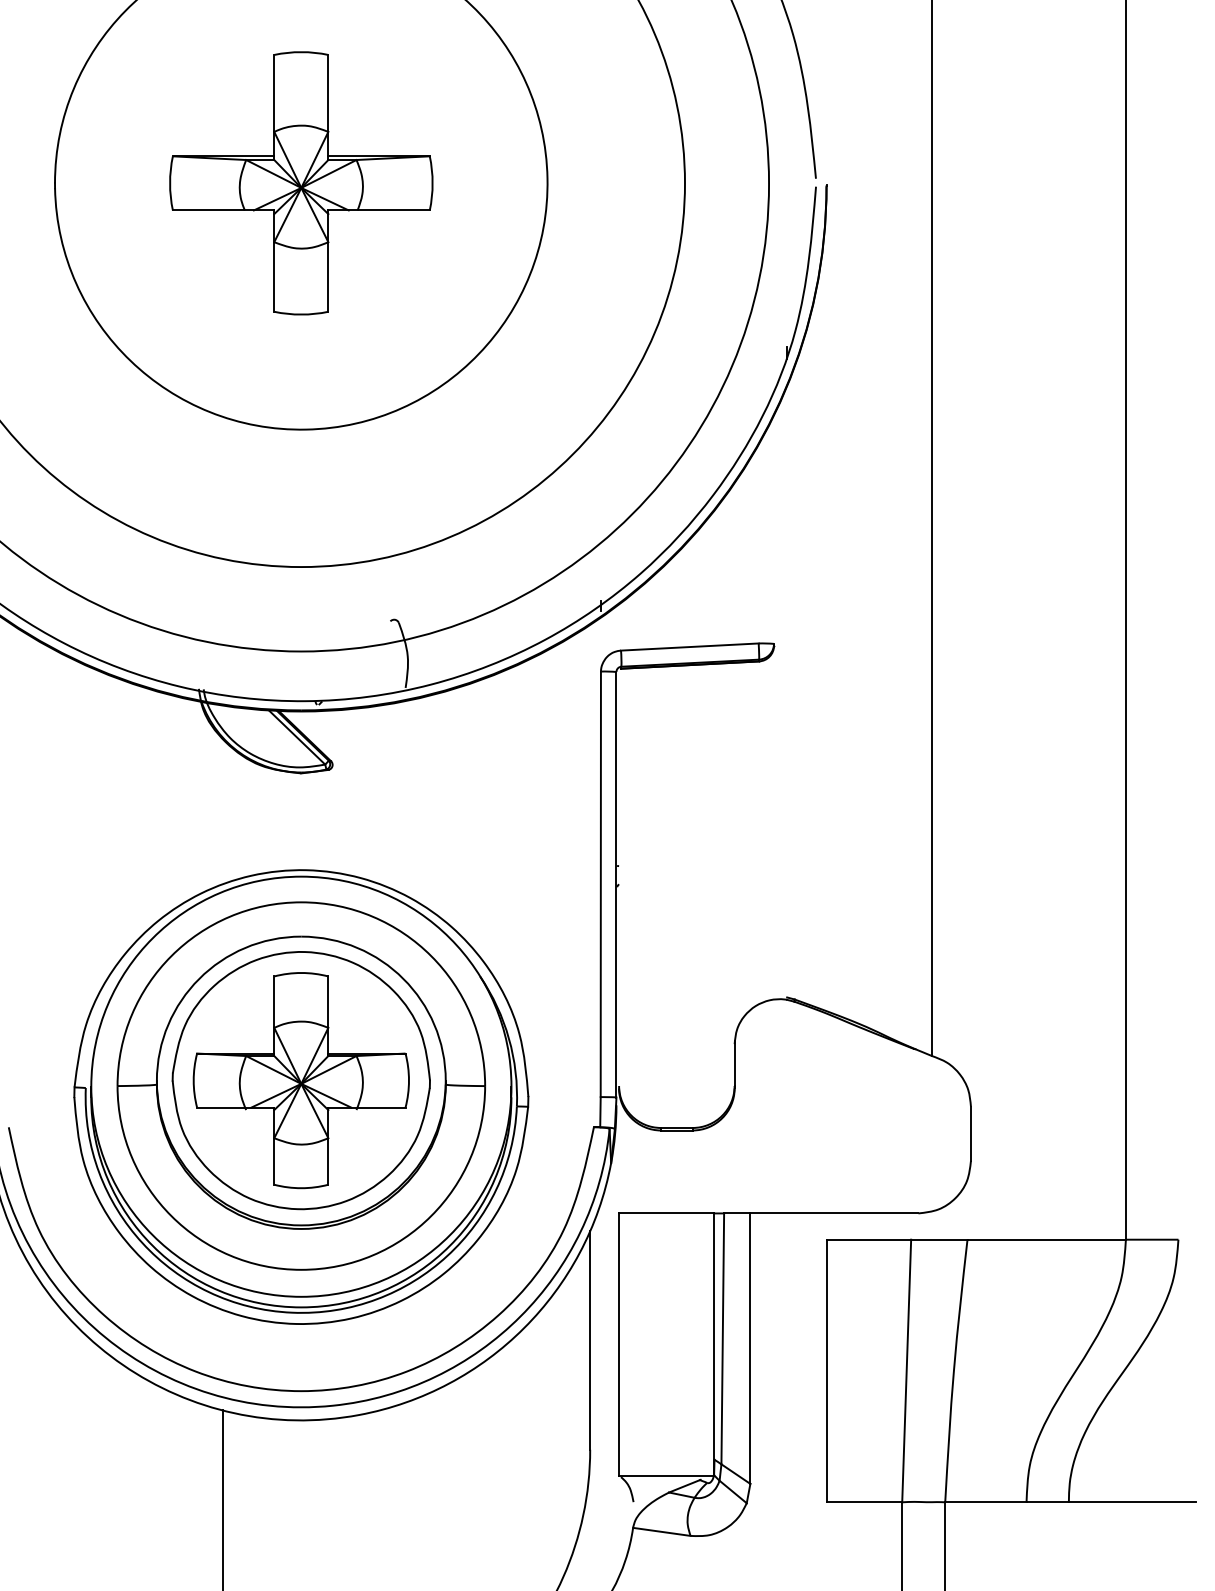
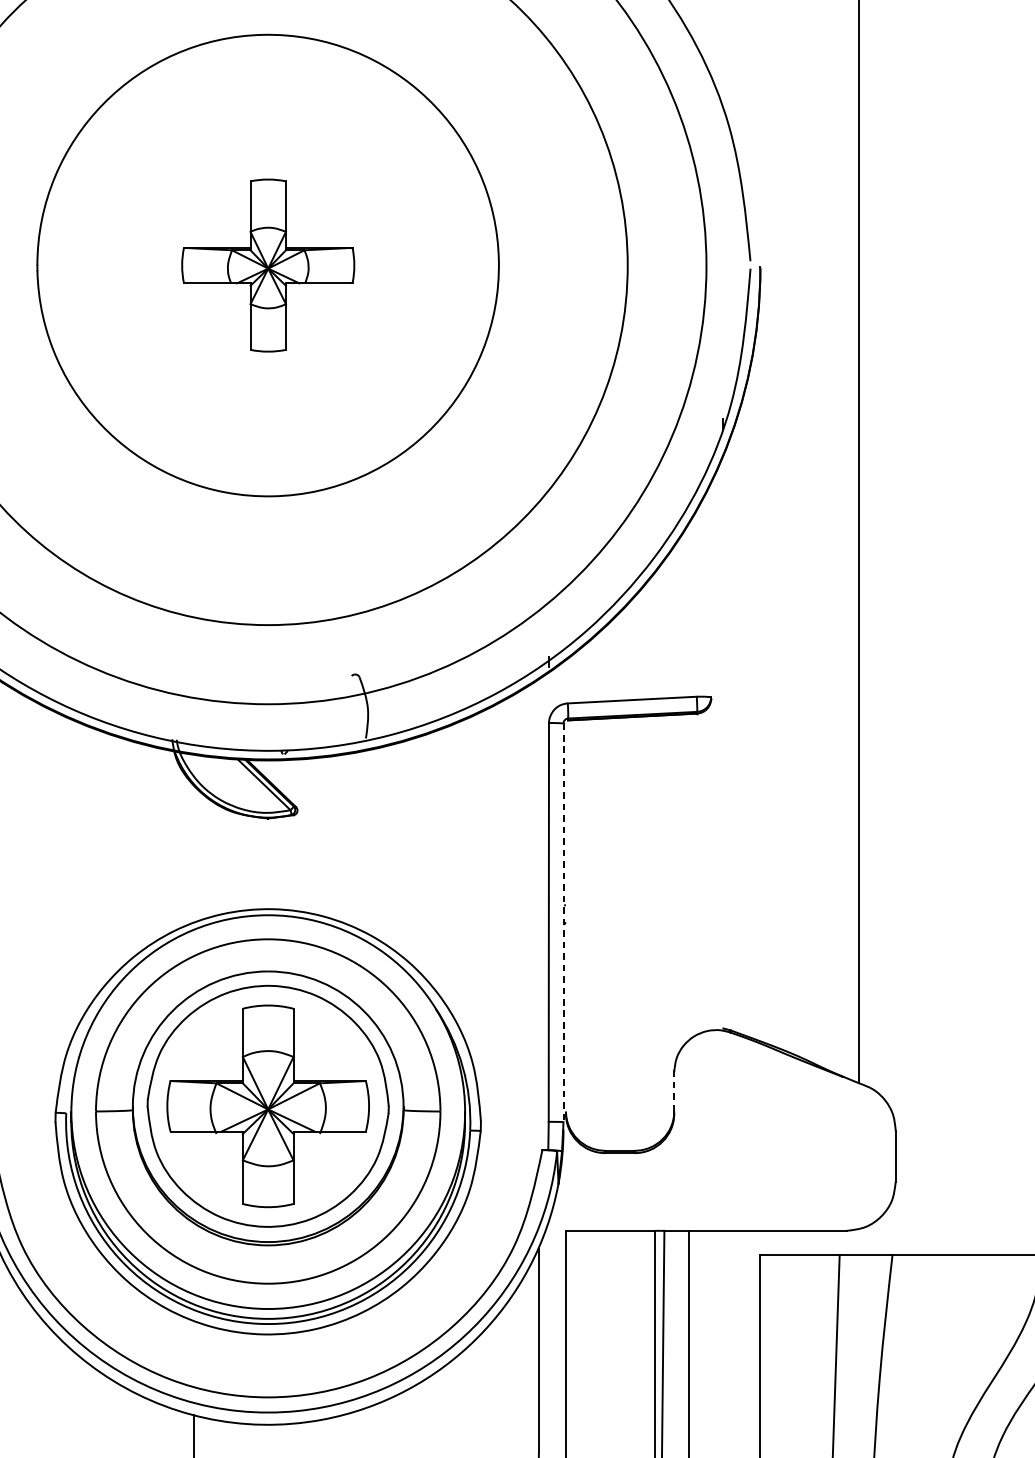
part: (301, 183) -> (268, 265), size x0.7
line: (616, 884) -> (563, 922), solid -> dashed
line: (734, 1063) -> (674, 1090), solid -> dashed

